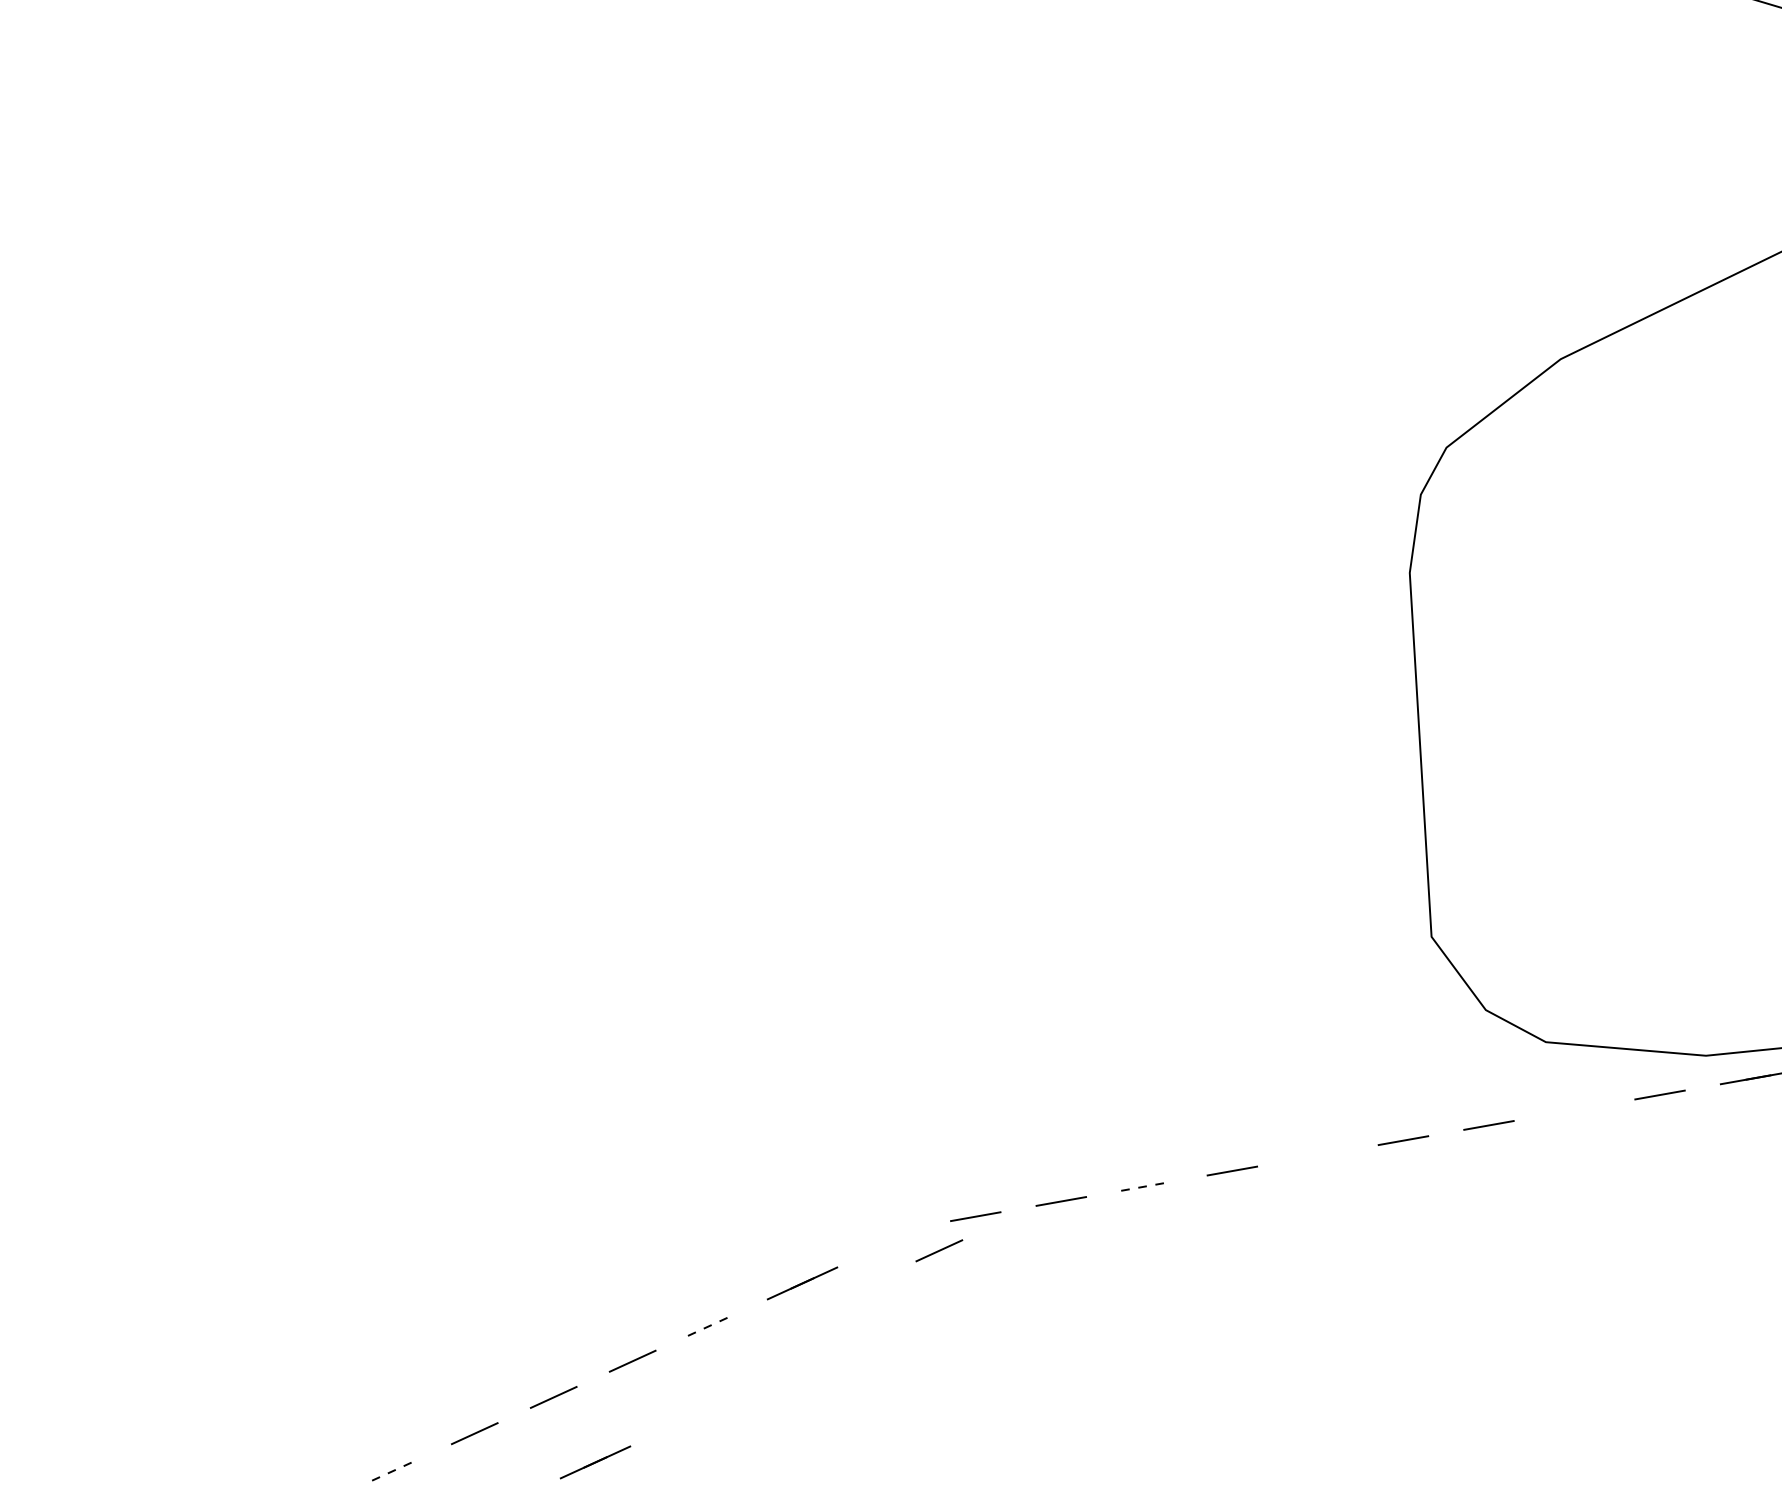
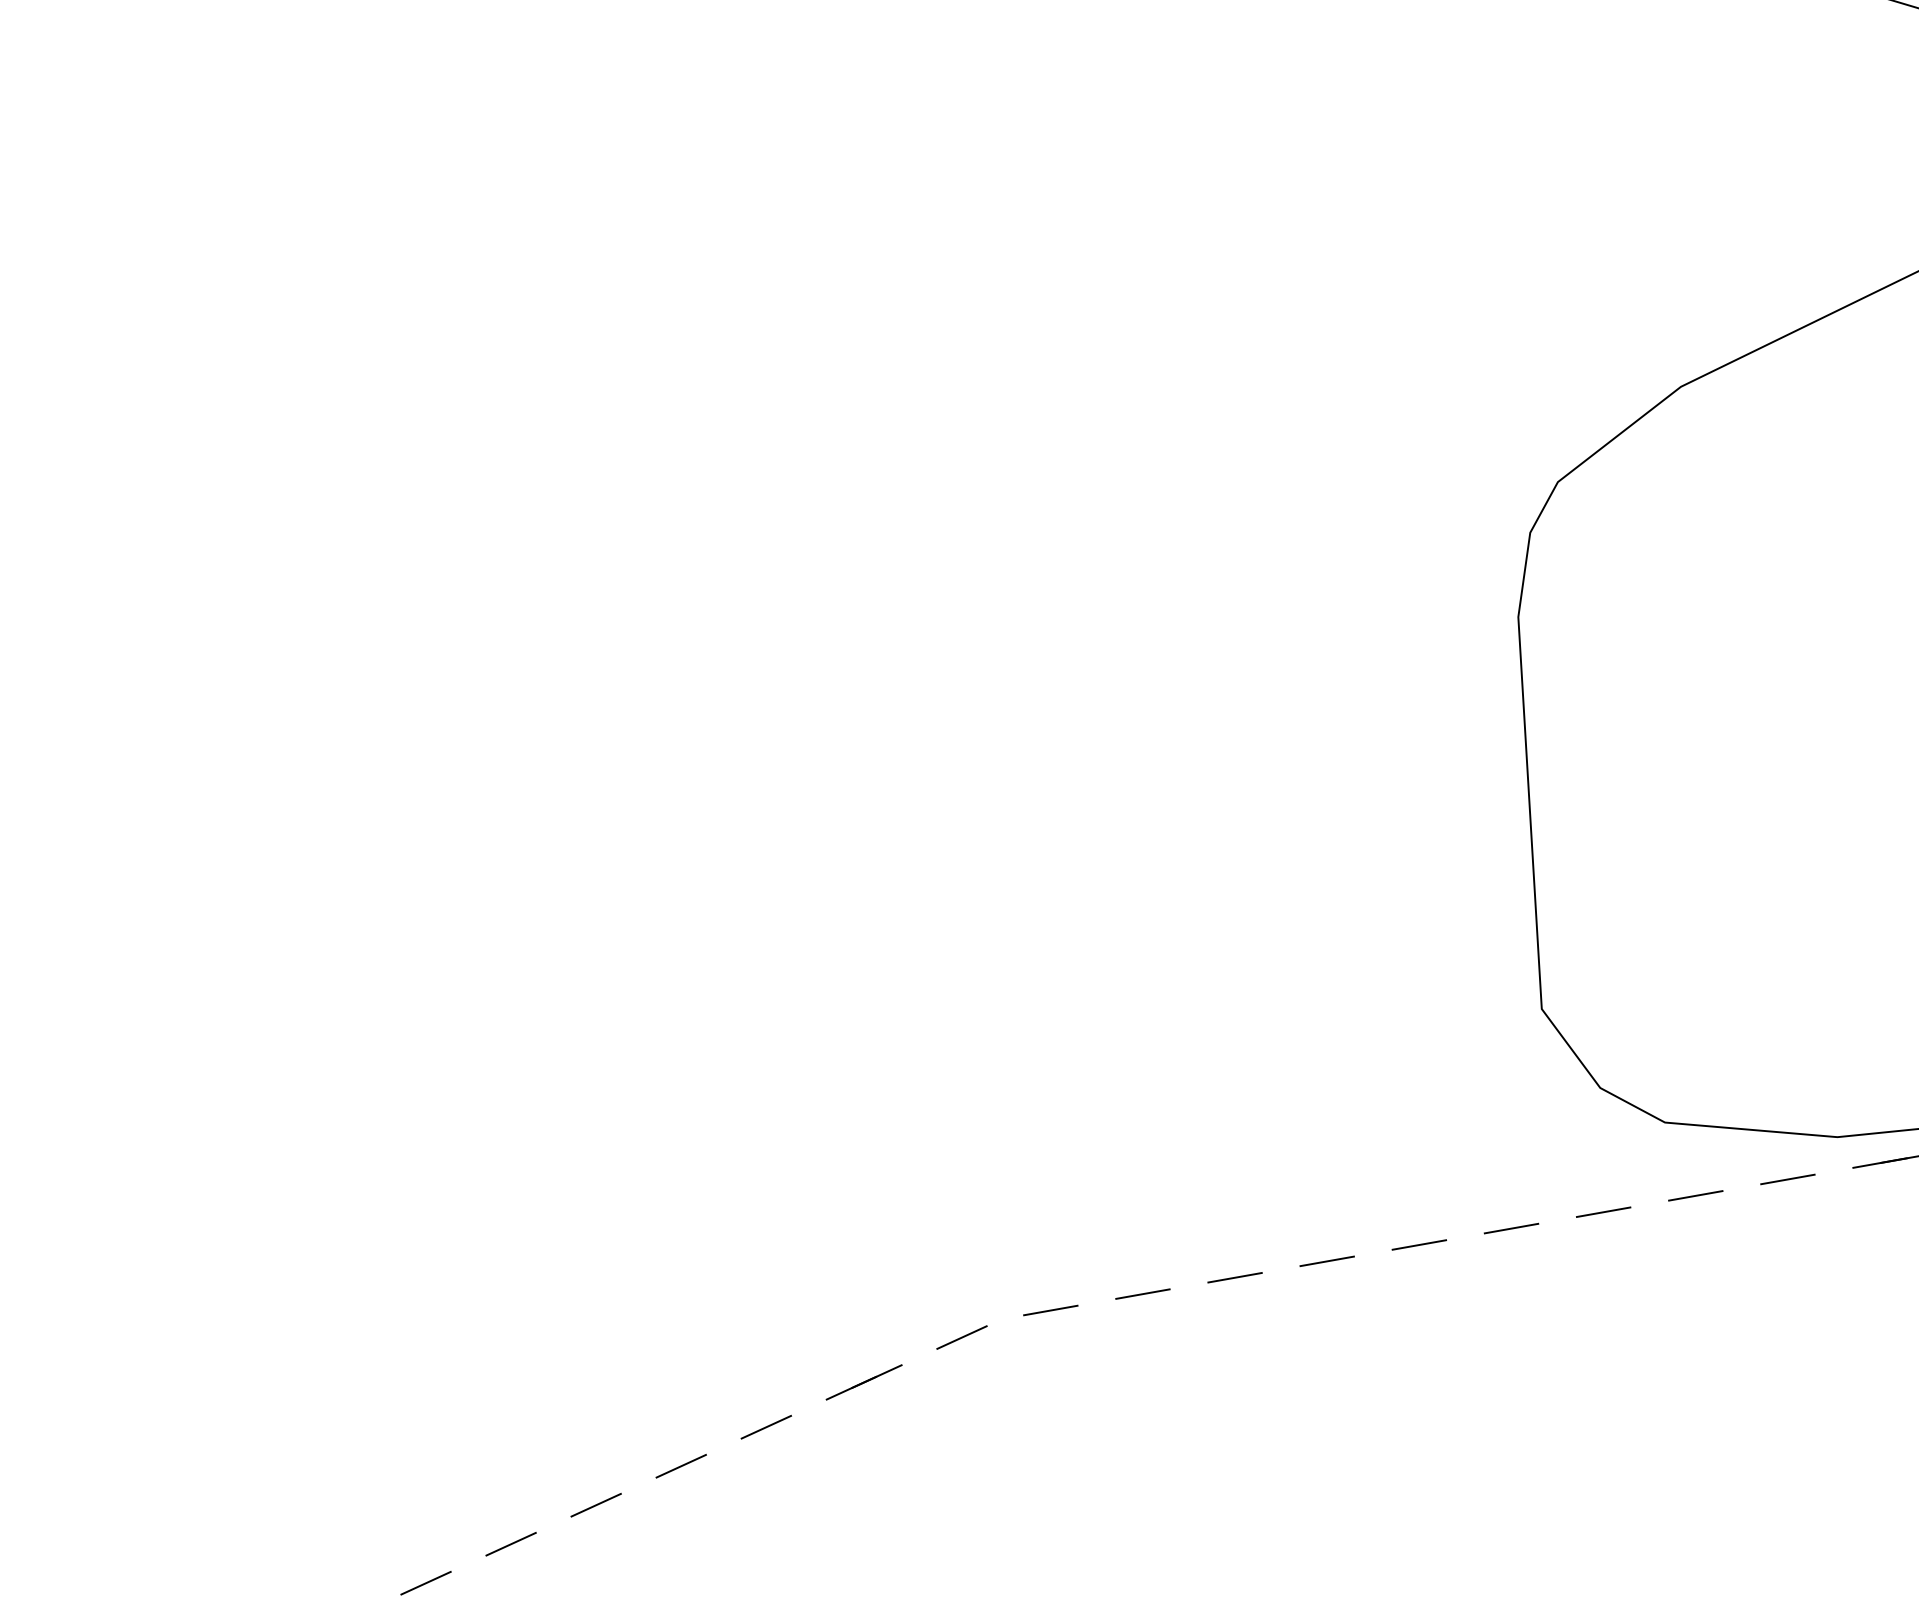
line: (1574, 1109) -> (1695, 1195), added
line: (1317, 1155) -> (1418, 1244), added
line: (1147, 1186) -> (1235, 1278), dashed -> solid
line: (939, 1250) -> (962, 1337), moved
line: (712, 1324) -> (767, 1426), dashed -> solid
line: (595, 1462) -> (641, 1575), removed
line: (396, 1469) -> (426, 1582), dashed -> solid

